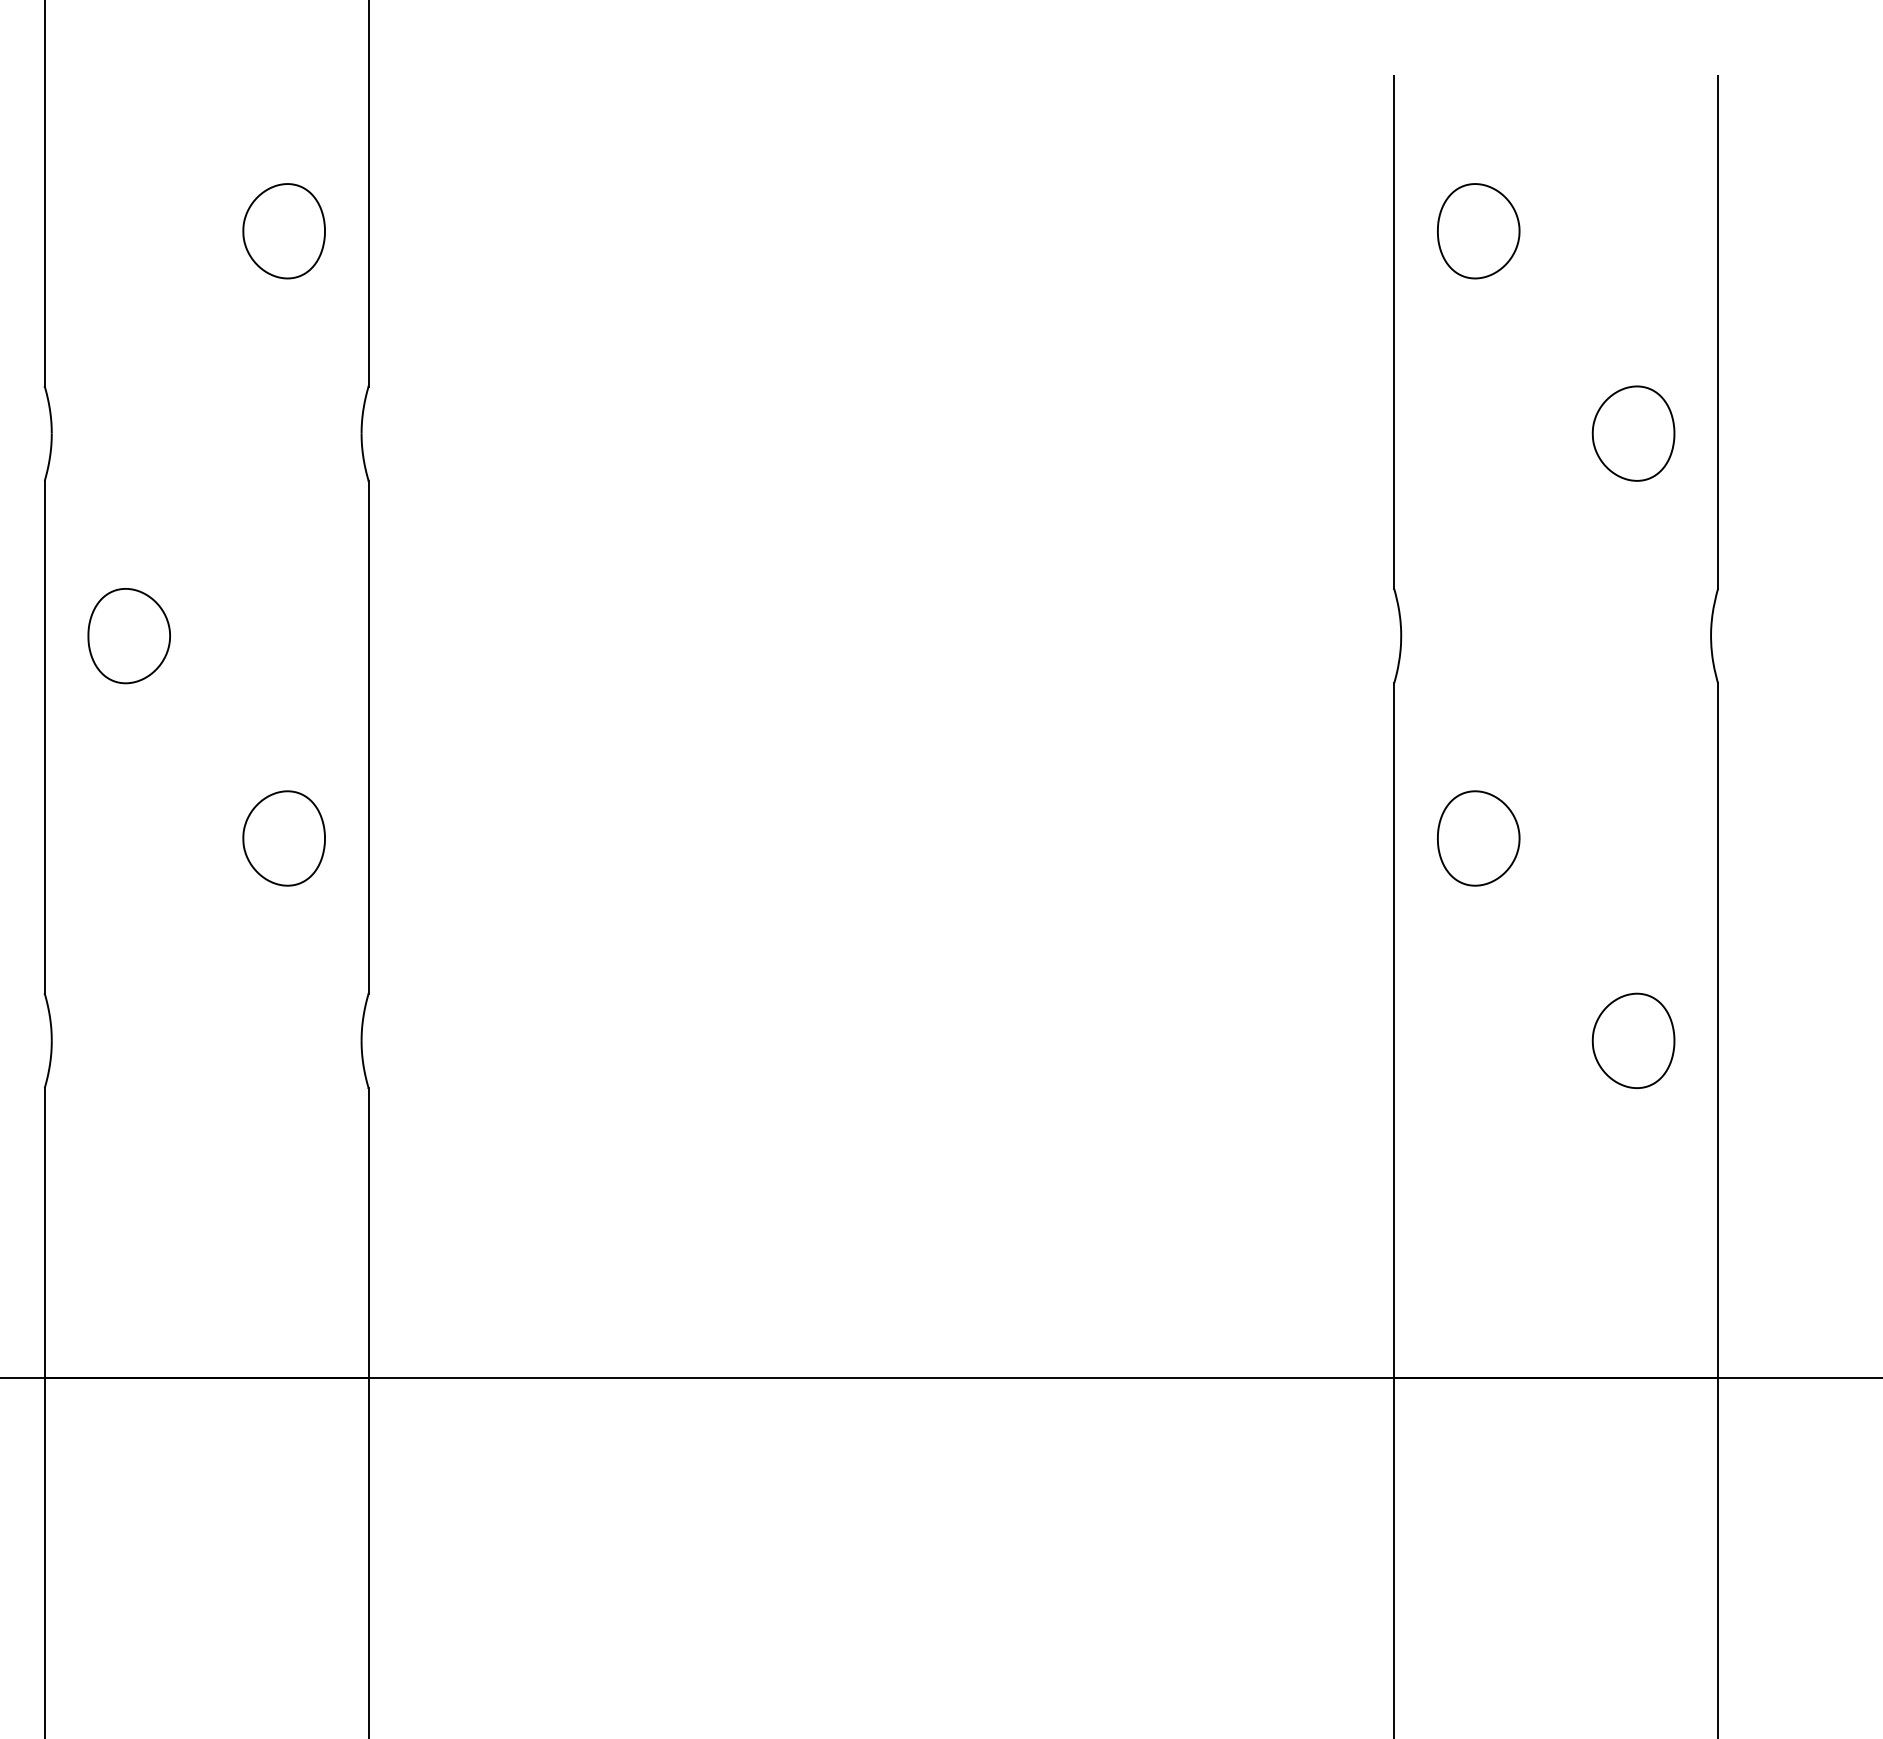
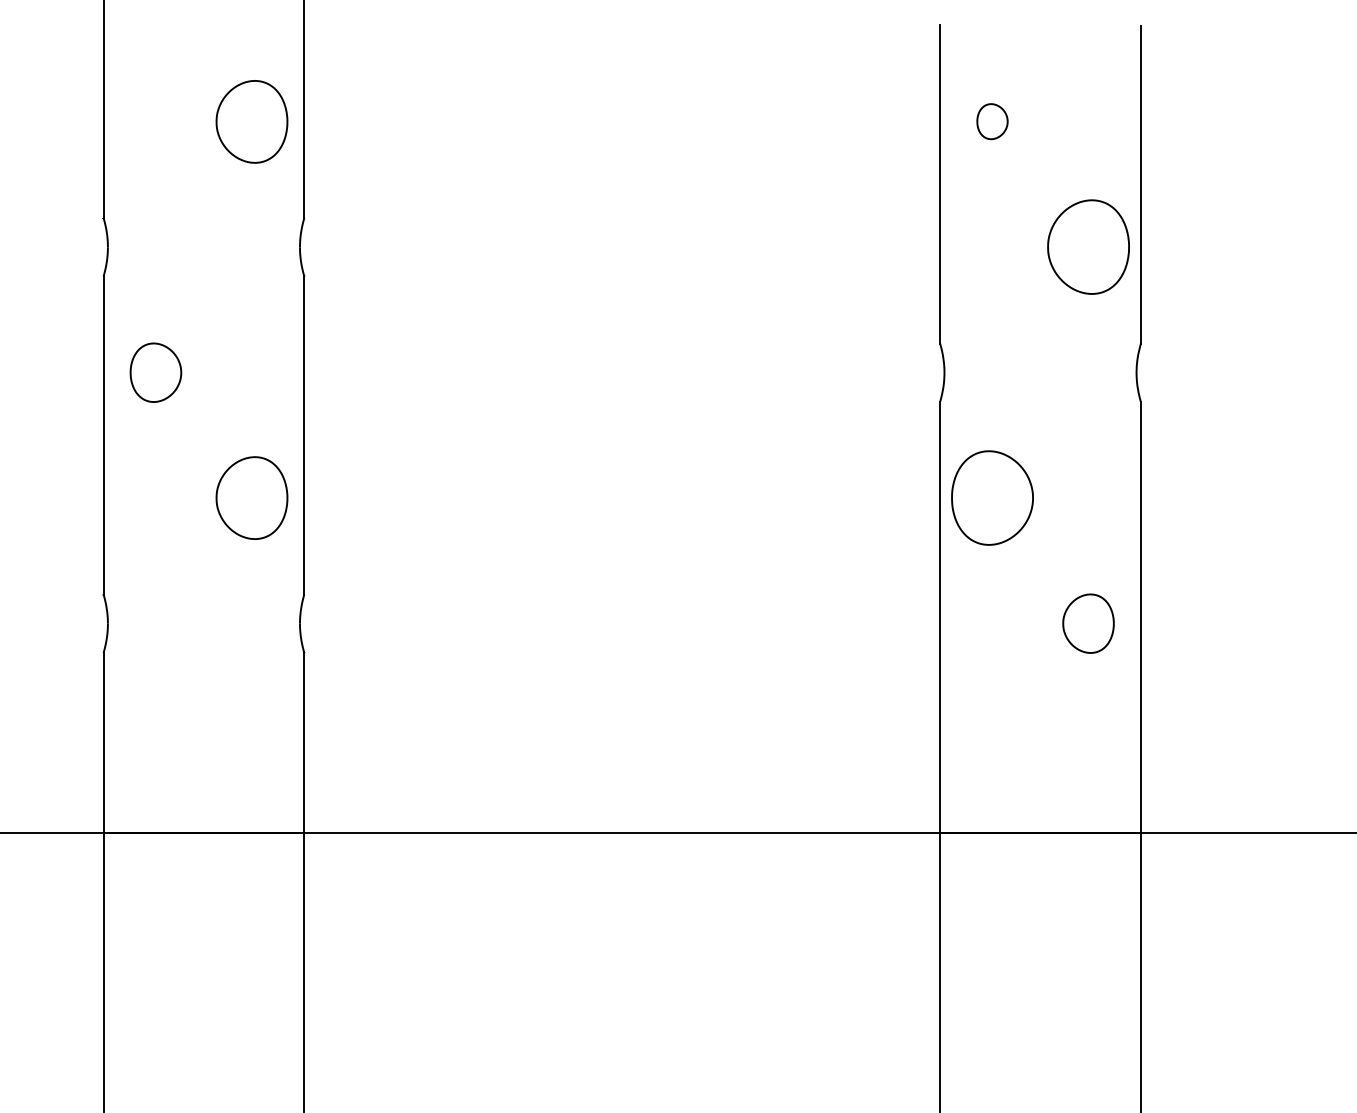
part: (283, 230) -> (251, 121), size x1.4
part: (1478, 230) -> (992, 121), size x0.6
part: (1633, 434) -> (1088, 247), size x1.6
part: (283, 838) -> (251, 498), size x1.4
part: (1478, 838) -> (992, 498), size x1.6

